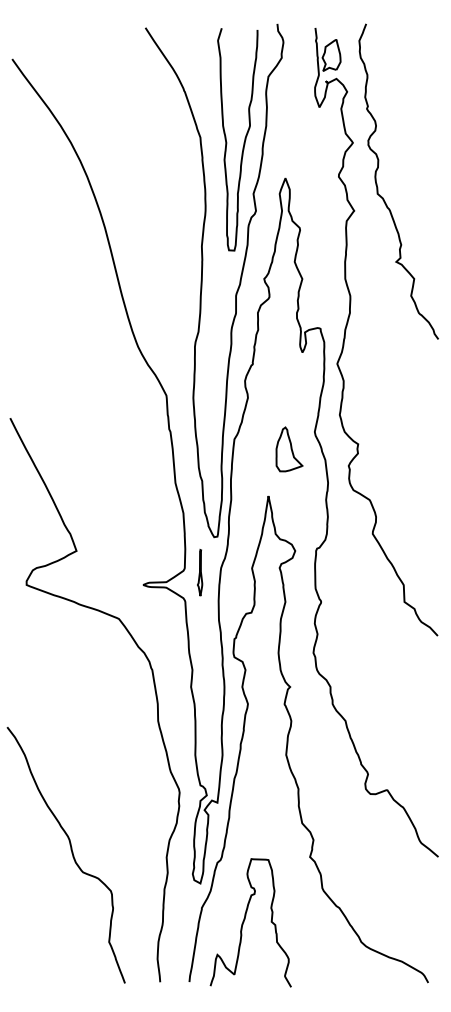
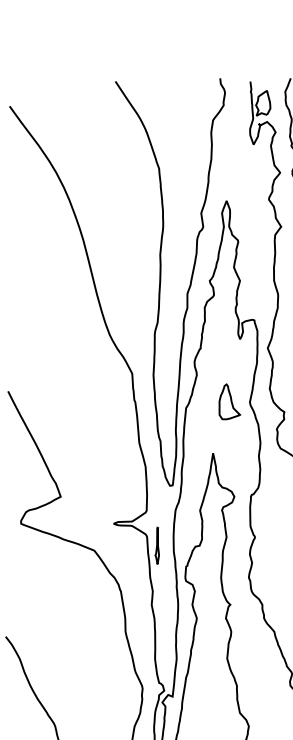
curve: (243, 142) -> (193, 172), removed
part: (289, 449) -> (229, 401), moved
part: (200, 572) -> (157, 545), moved

